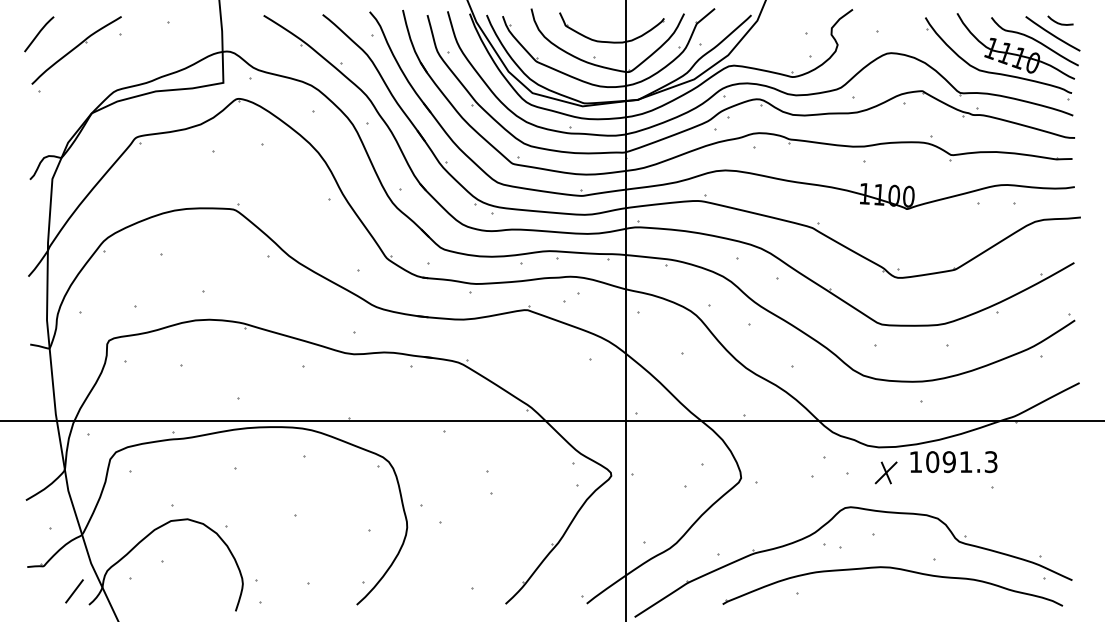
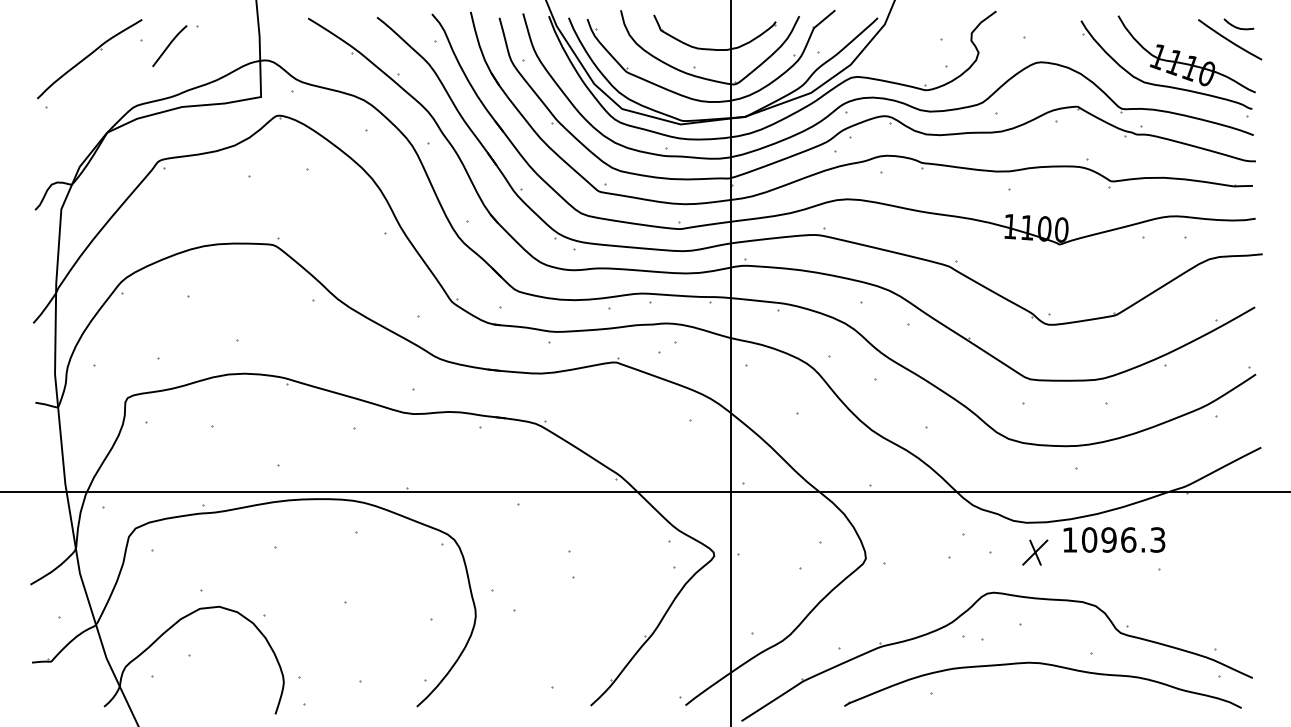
curve: (39, 34) -> (170, 46), moved
curve: (1034, 40) -> (1208, 47), removed
text: (965, 462) -> (1127, 540), 1091.3 -> 1096.3
line: (74, 591) -> (87, 691), removed

